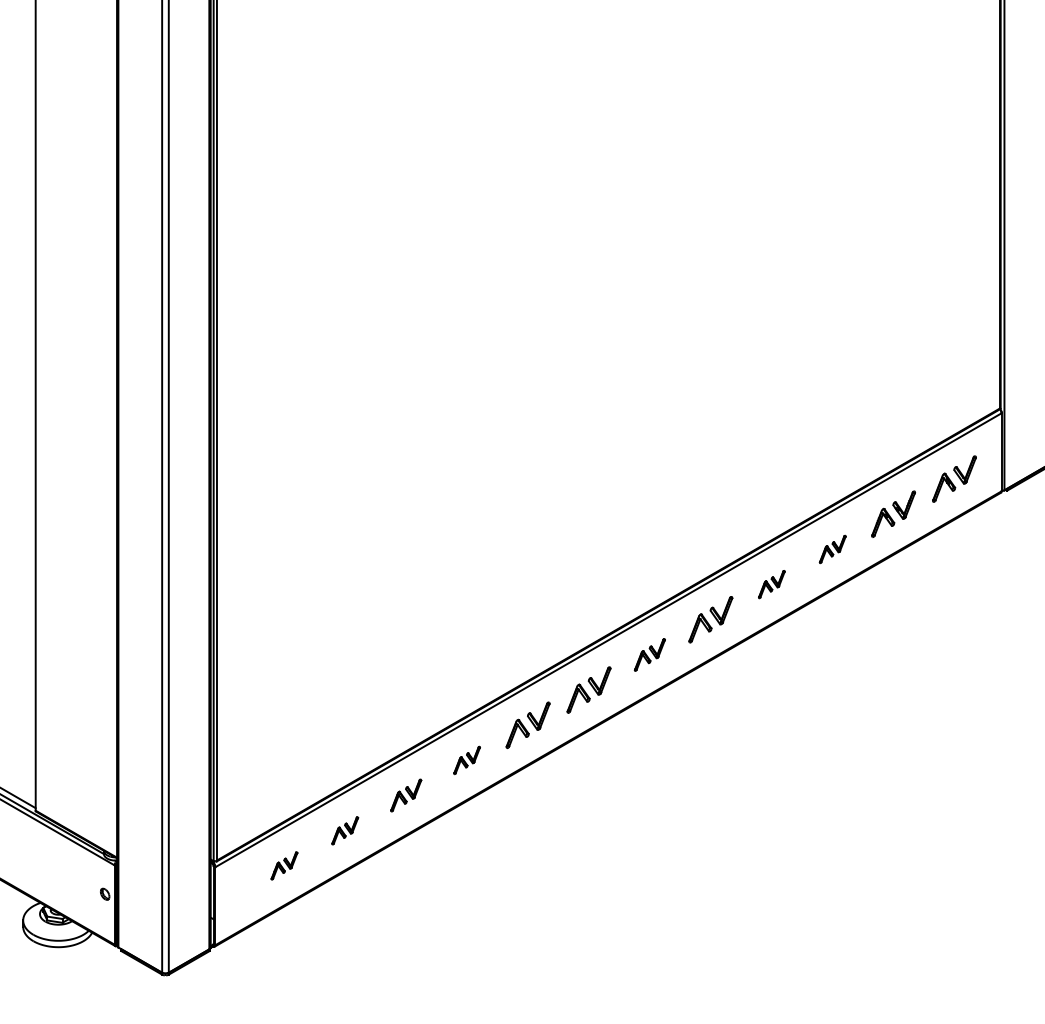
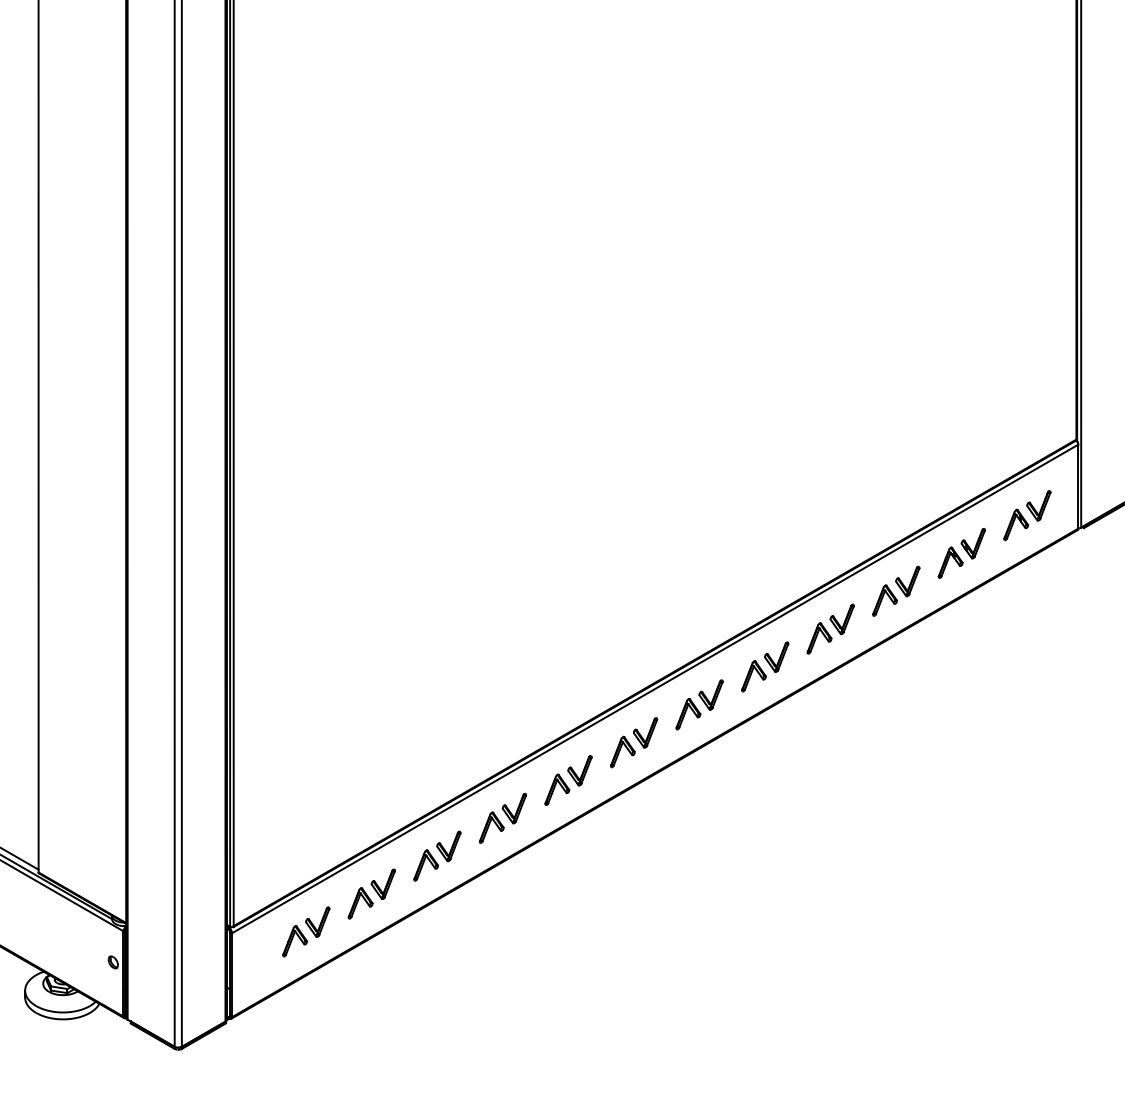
part: (832, 549) -> (896, 591), size x1.67
part: (771, 584) -> (830, 629), size x1.67
part: (649, 654) -> (699, 704), size x1.43
part: (466, 760) -> (502, 818), size x1.67
part: (405, 795) -> (436, 856), size x1.43
part: (344, 830) -> (370, 893), size x1.67
part: (284, 865) -> (306, 931), size x1.67

